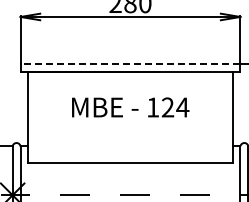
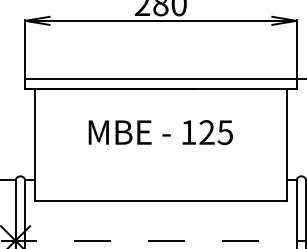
line: (130, 64) -> (160, 79), dashed -> solid
text: (182, 107) -> (225, 132), 124 -> 125

